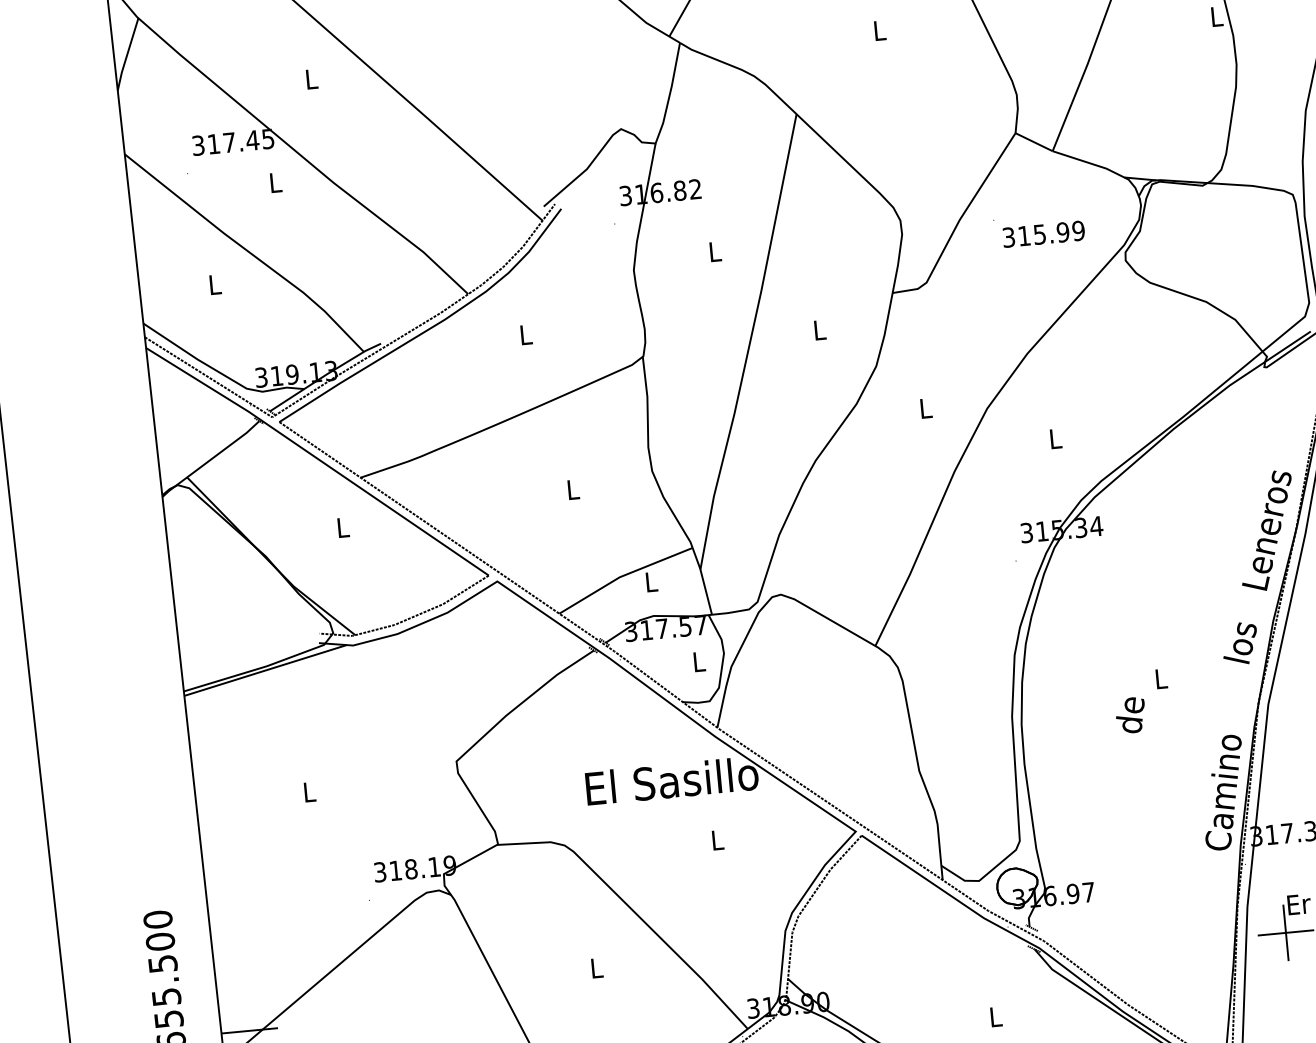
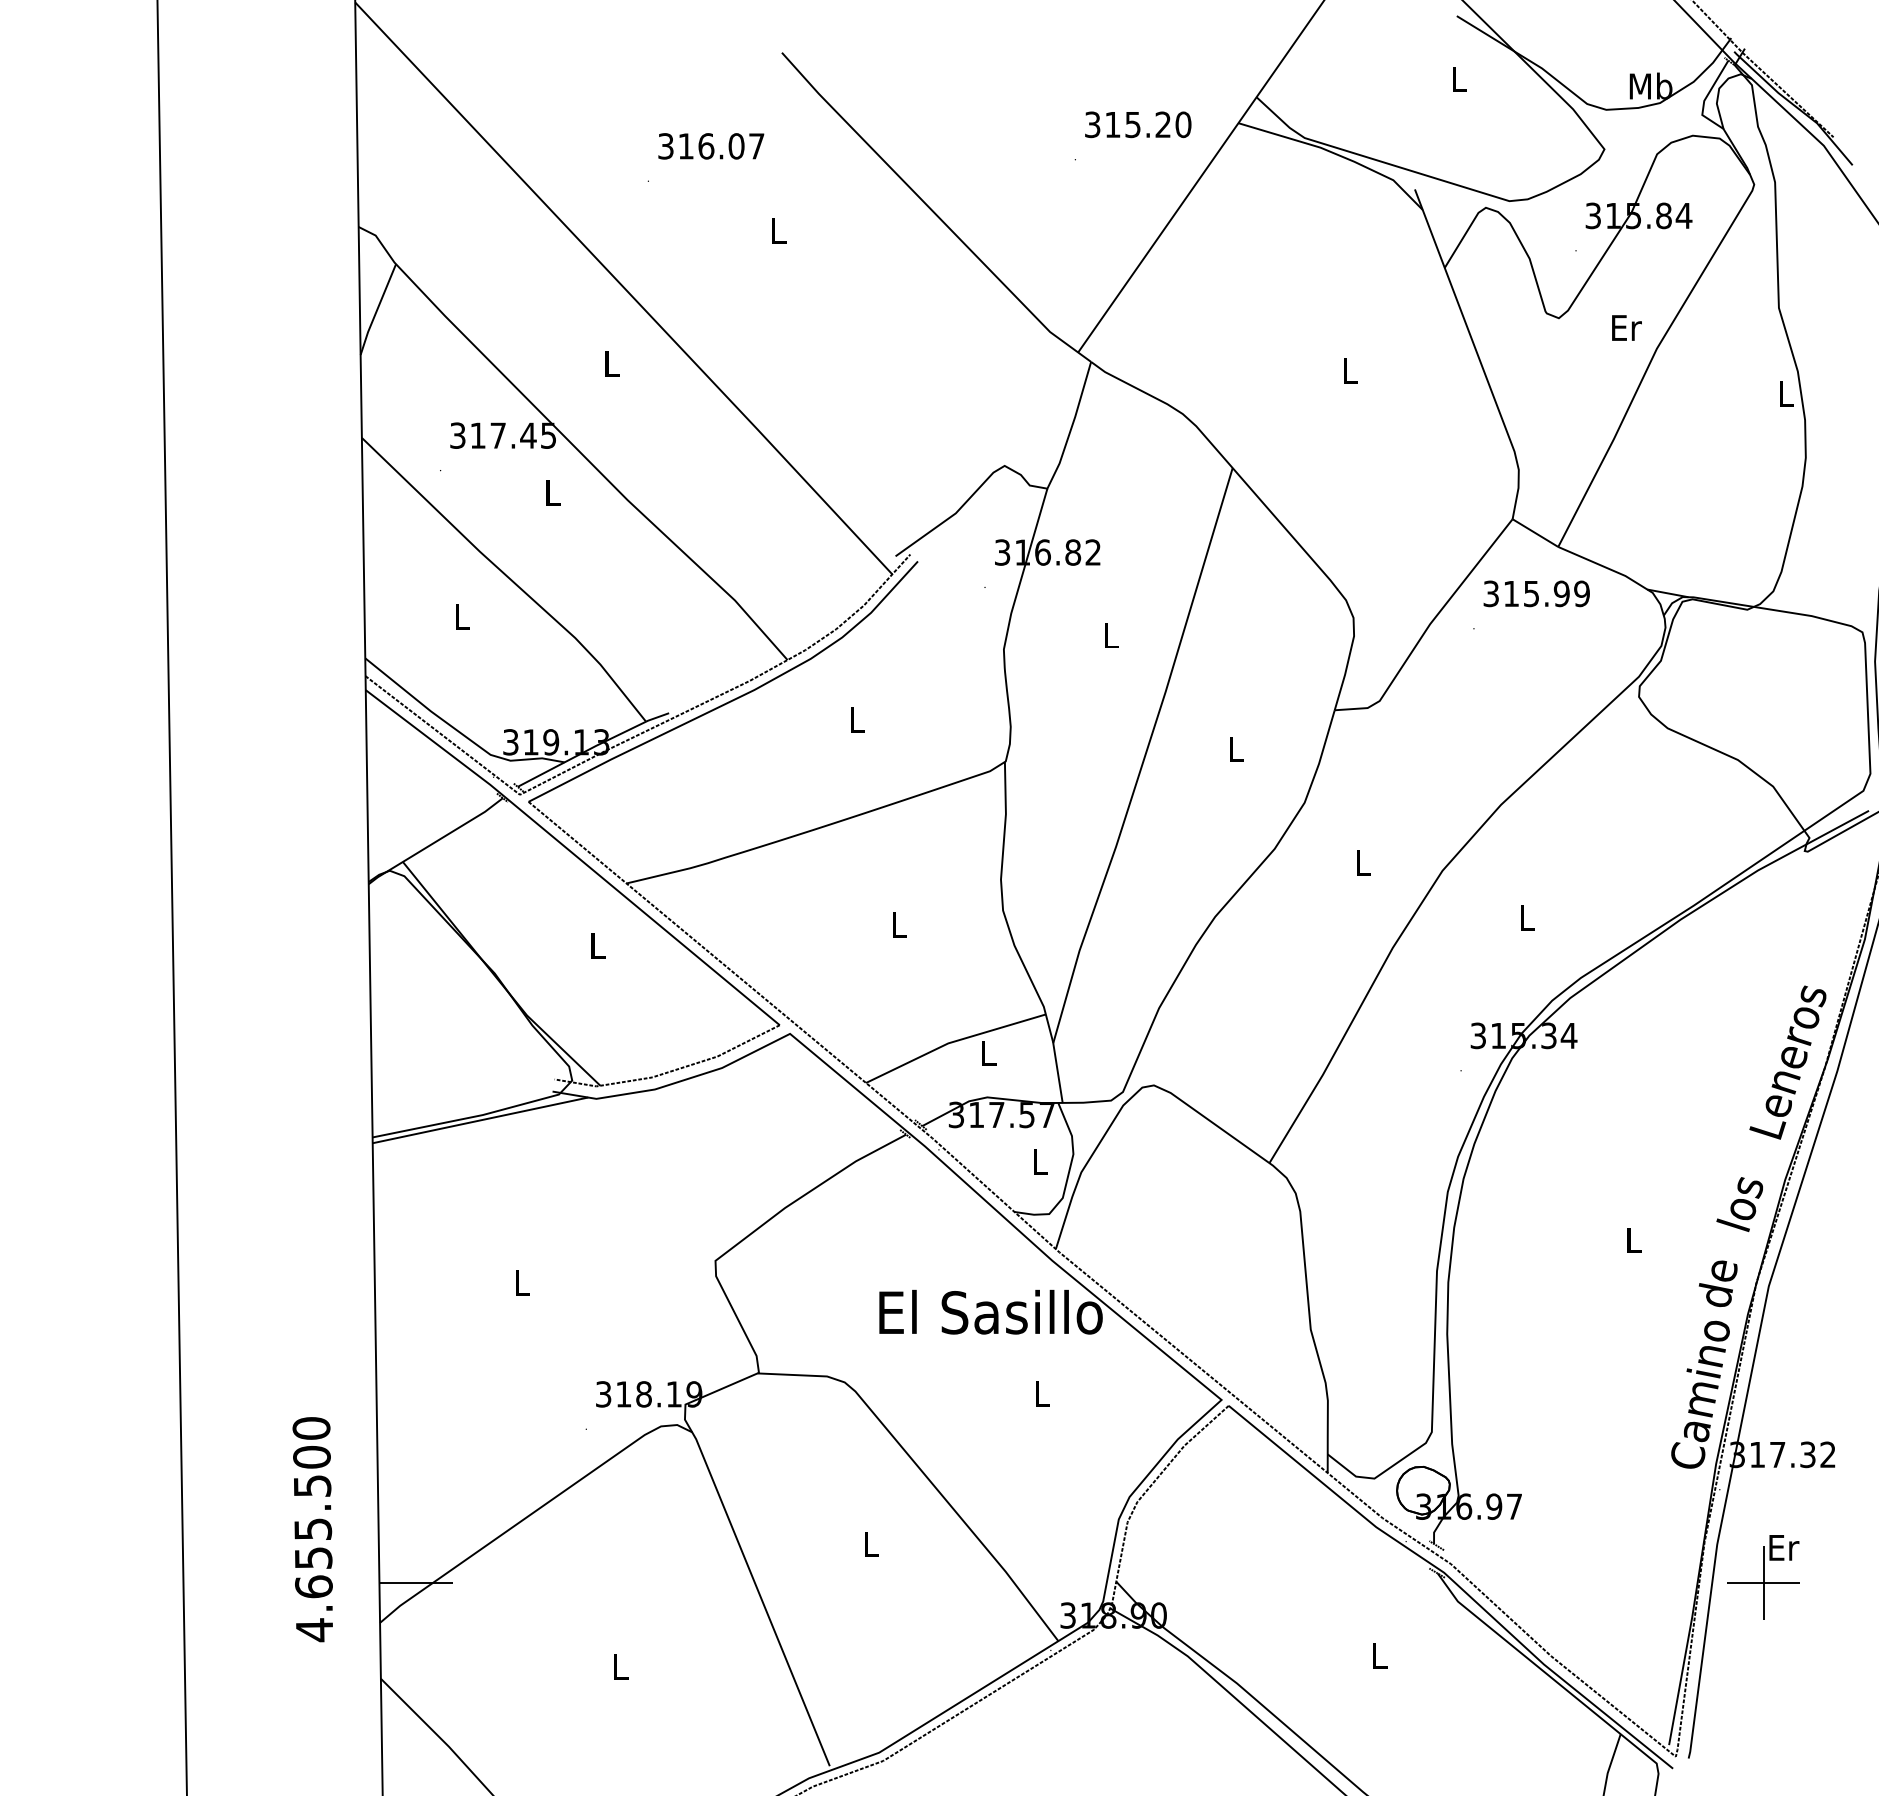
text: (1043, 233) -> (1536, 593), moved
text: (1130, 715) -> (1717, 1283), moved

